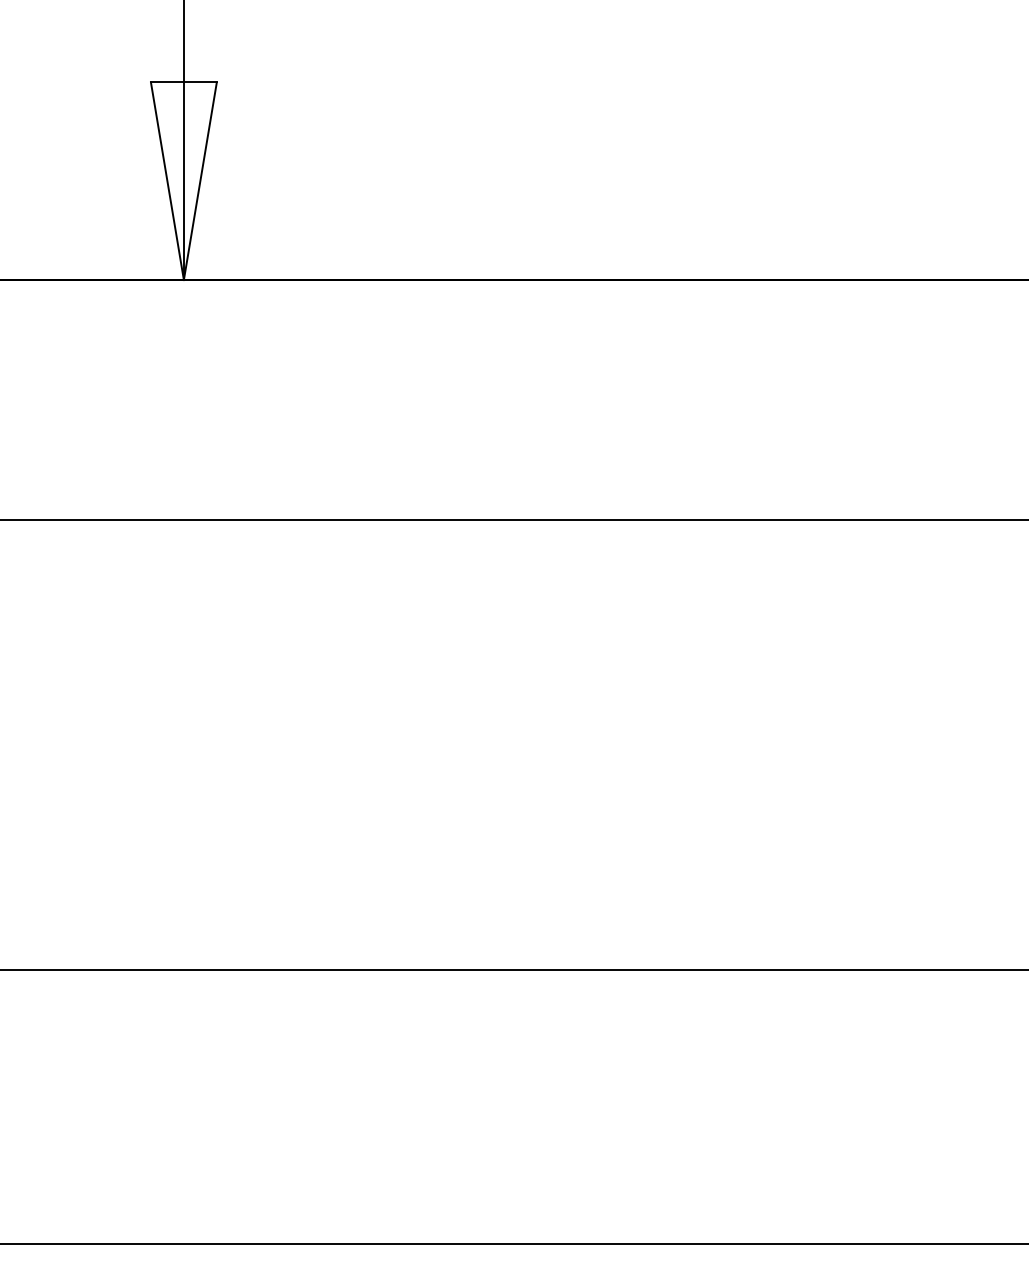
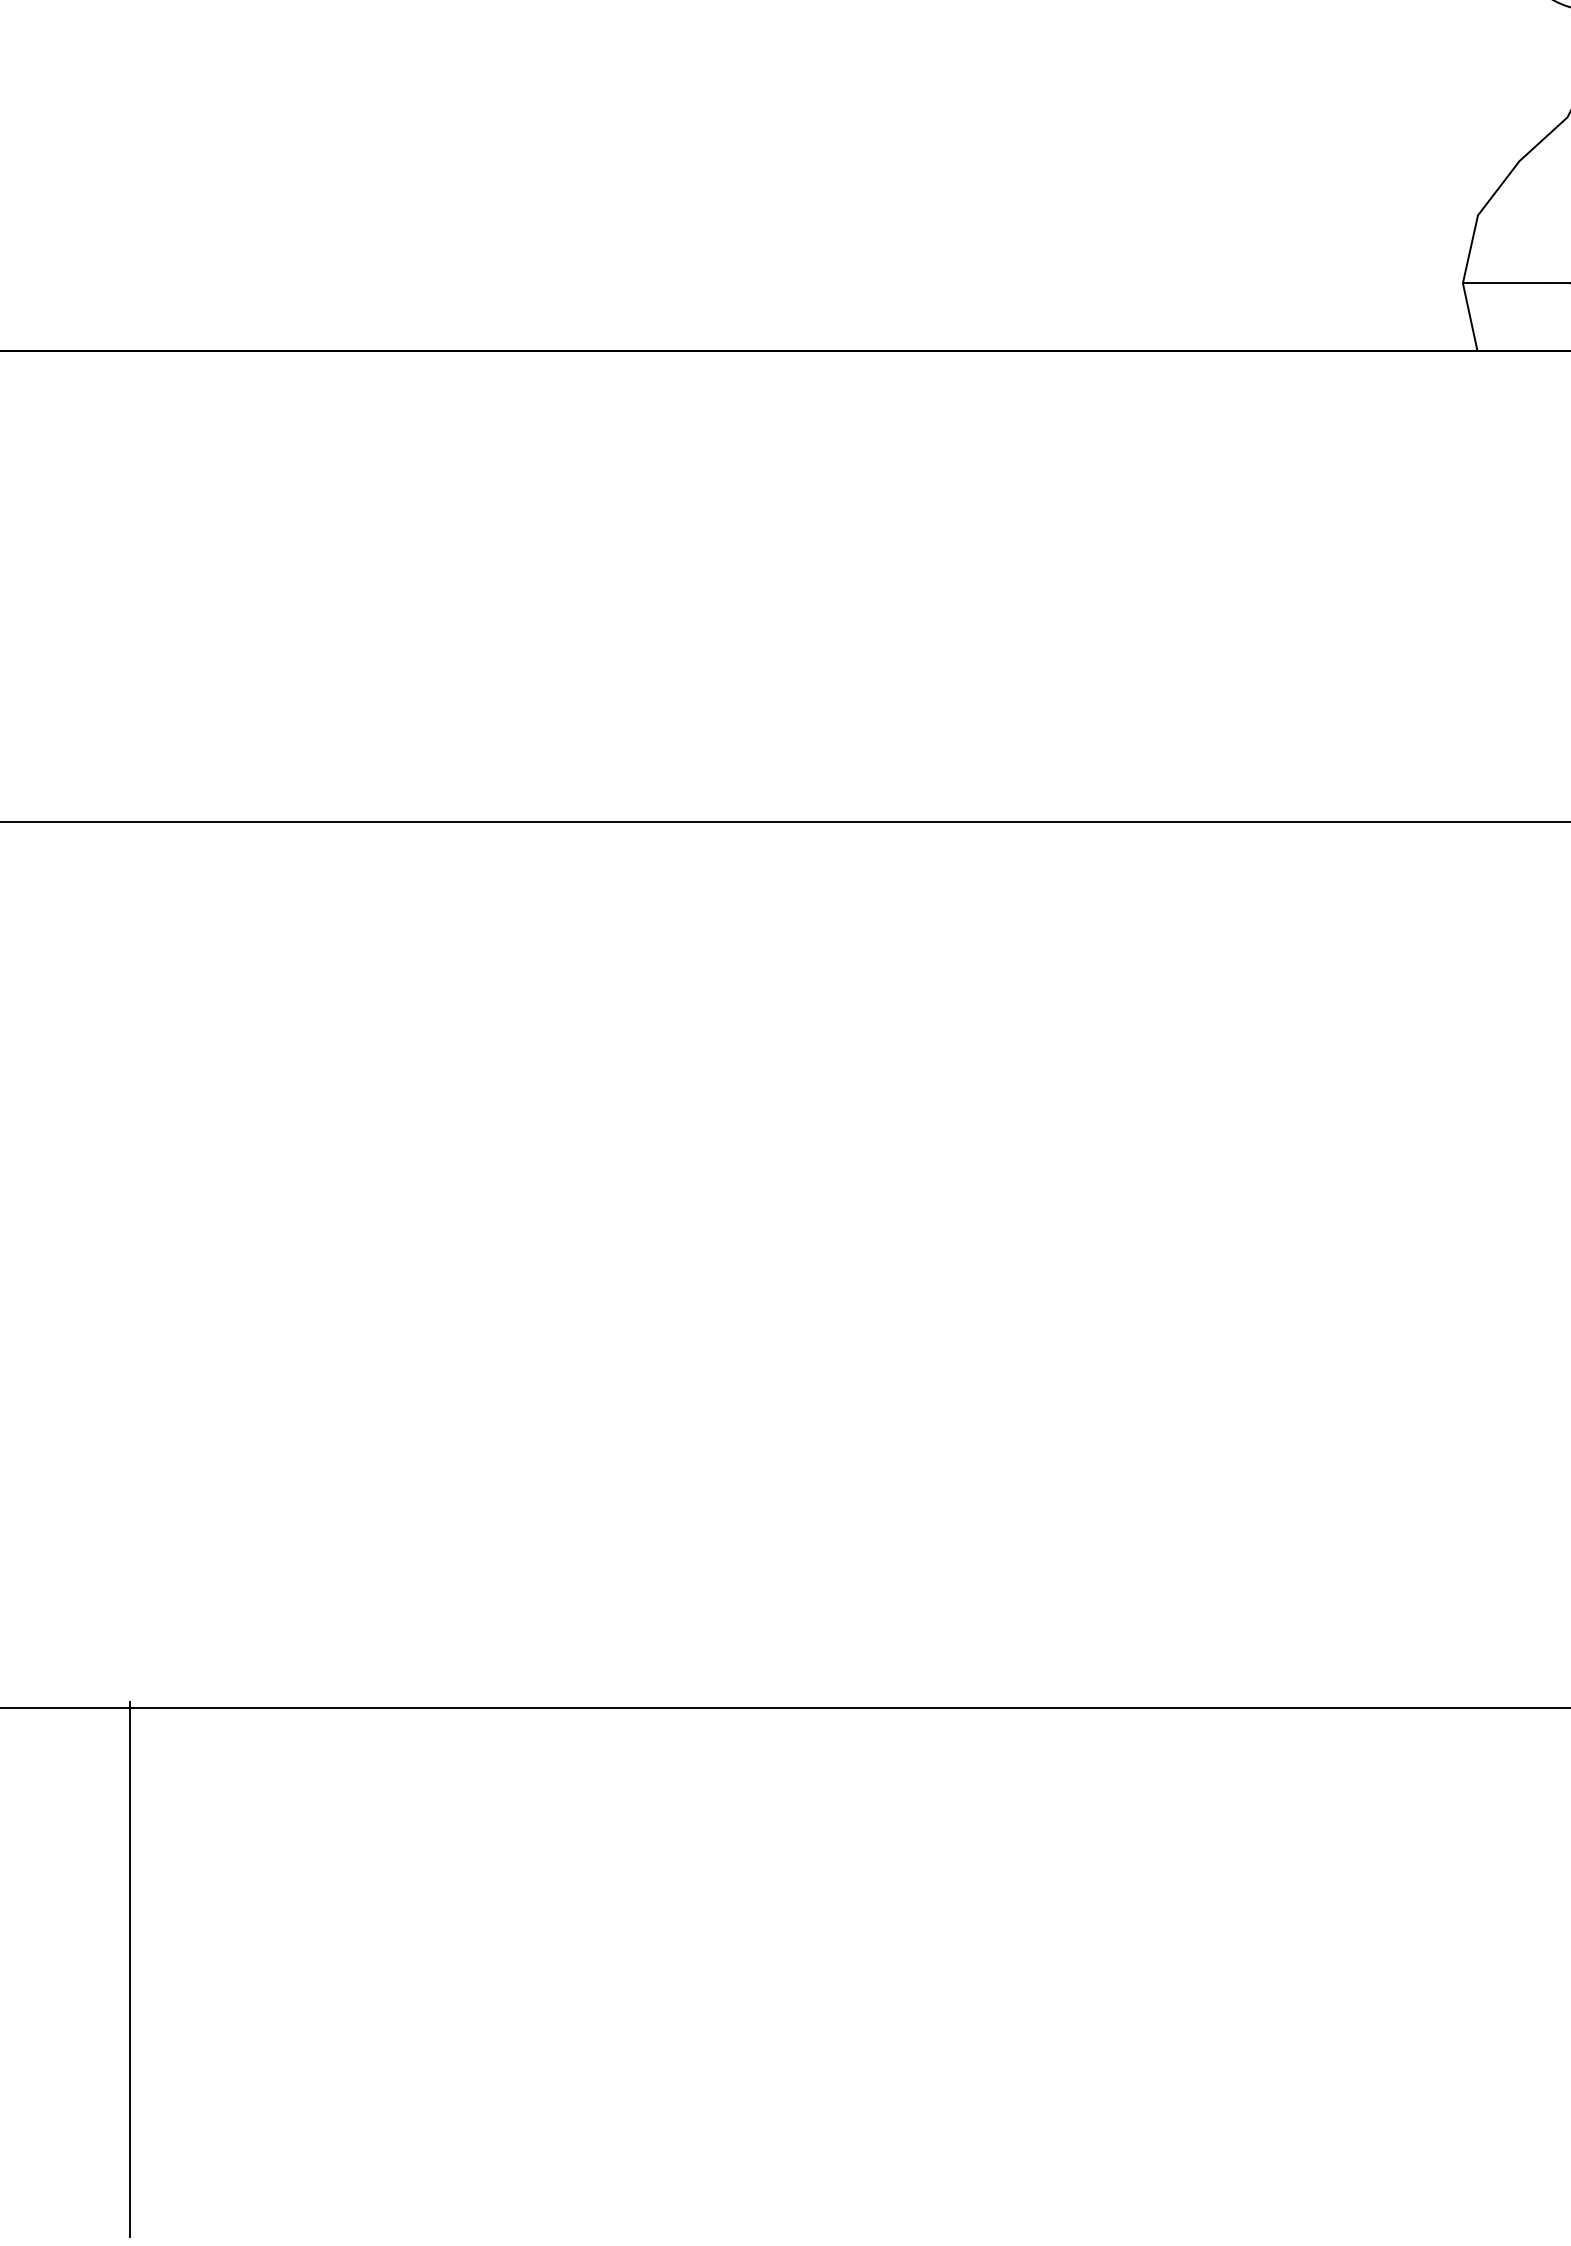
line: (373, 1102) -> (130, 1969), added

